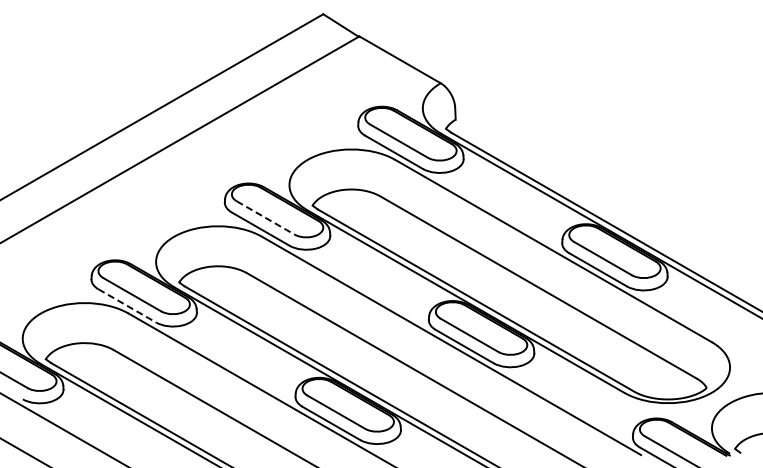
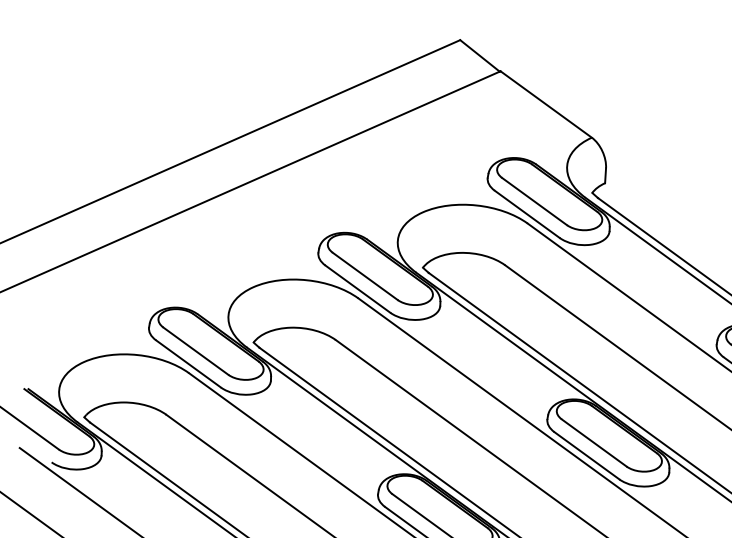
line: (266, 218) -> (366, 277), dashed -> solid
line: (127, 306) -> (188, 364), dashed -> solid

